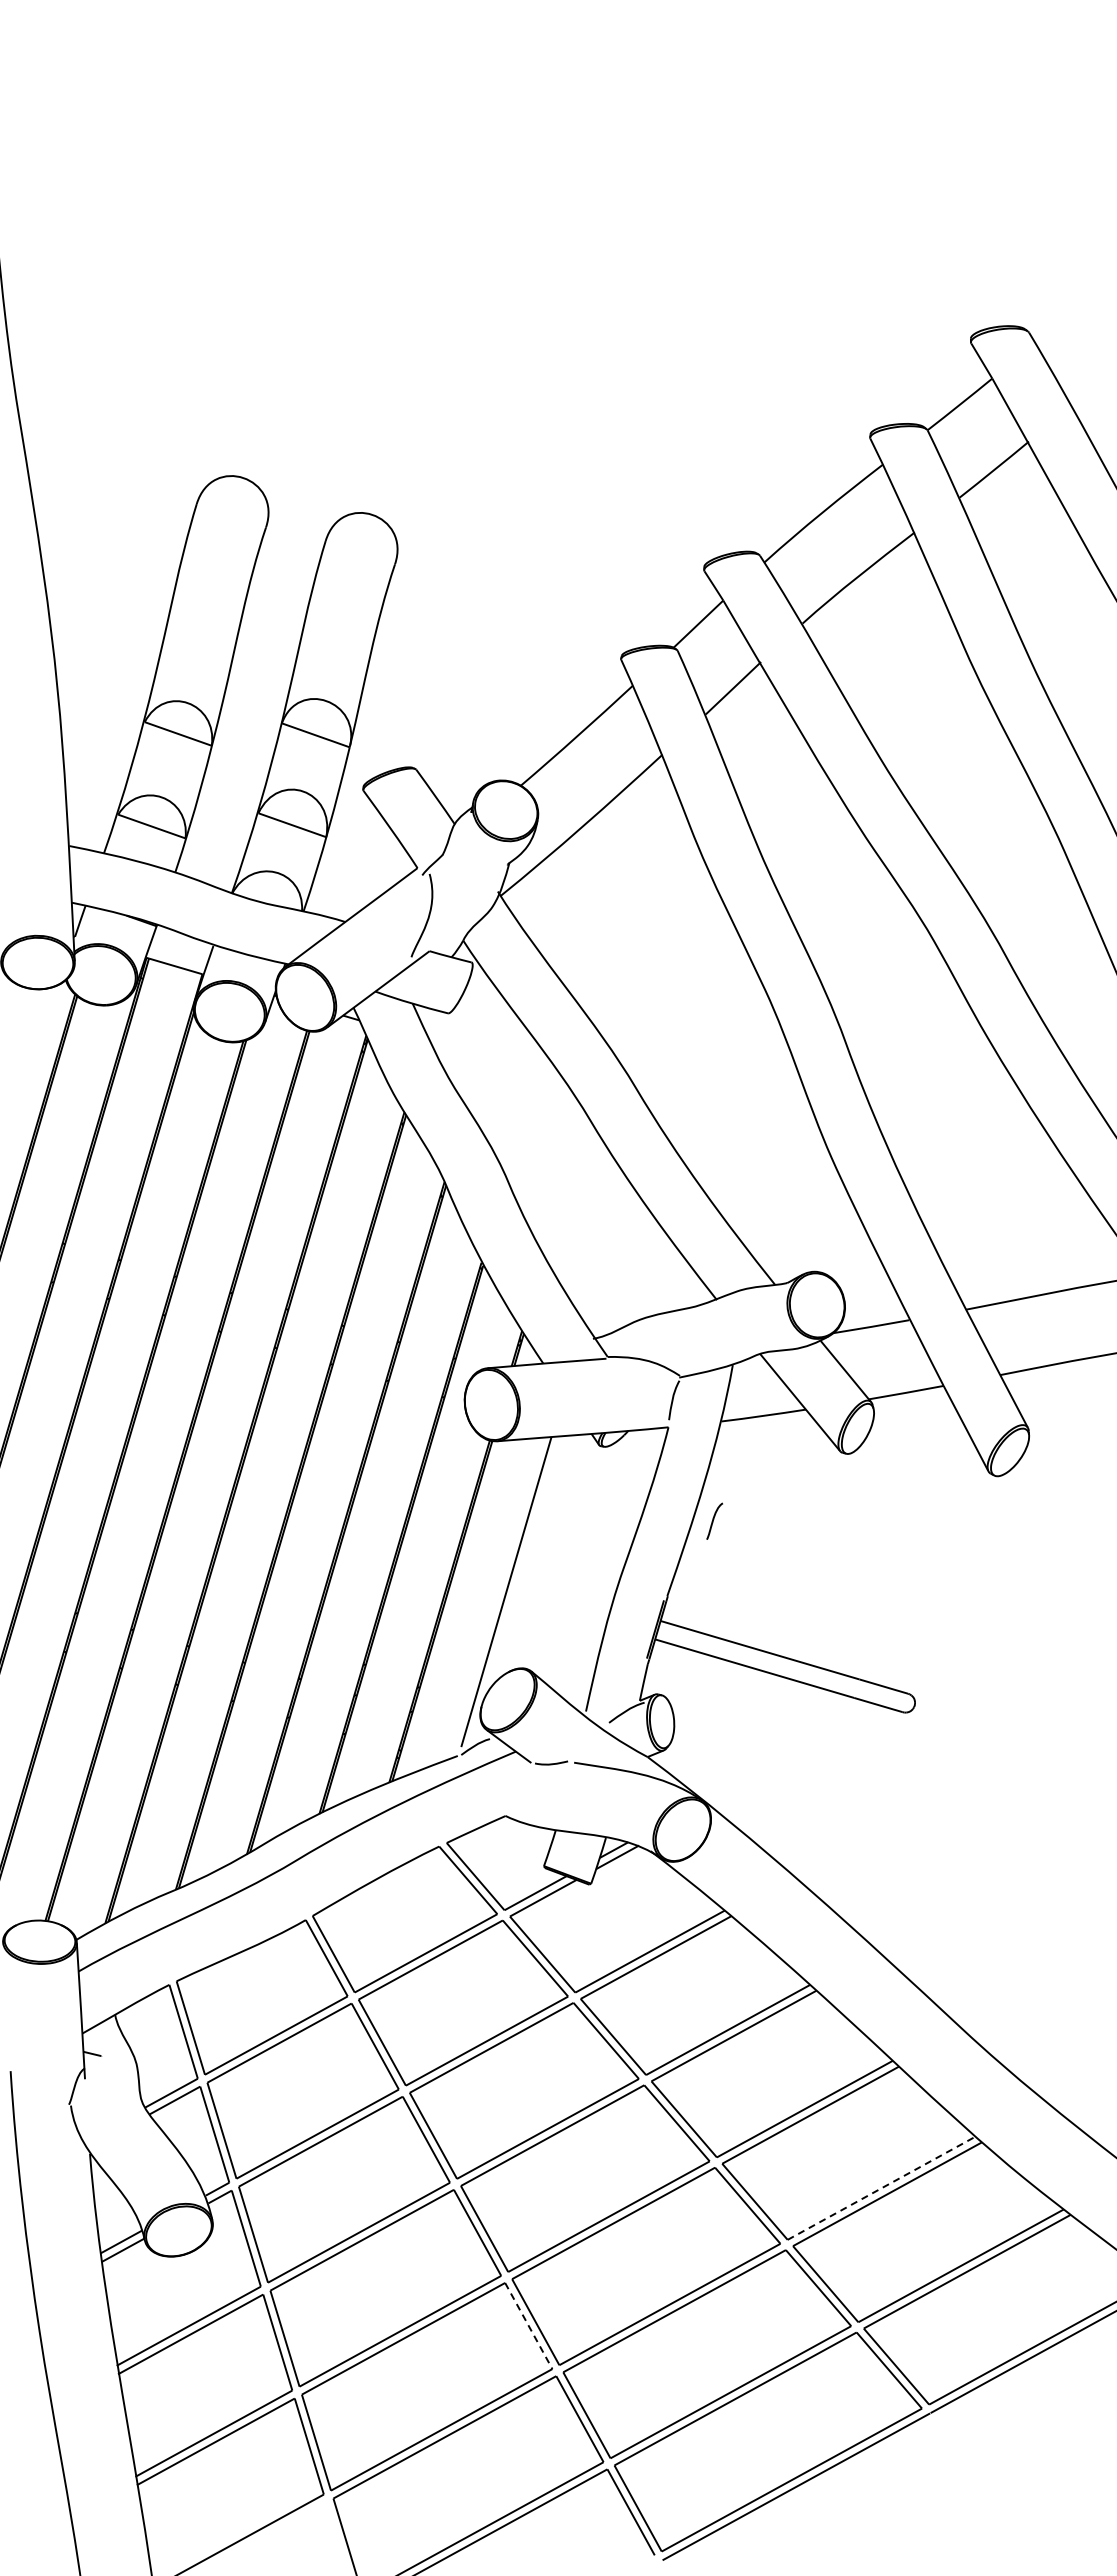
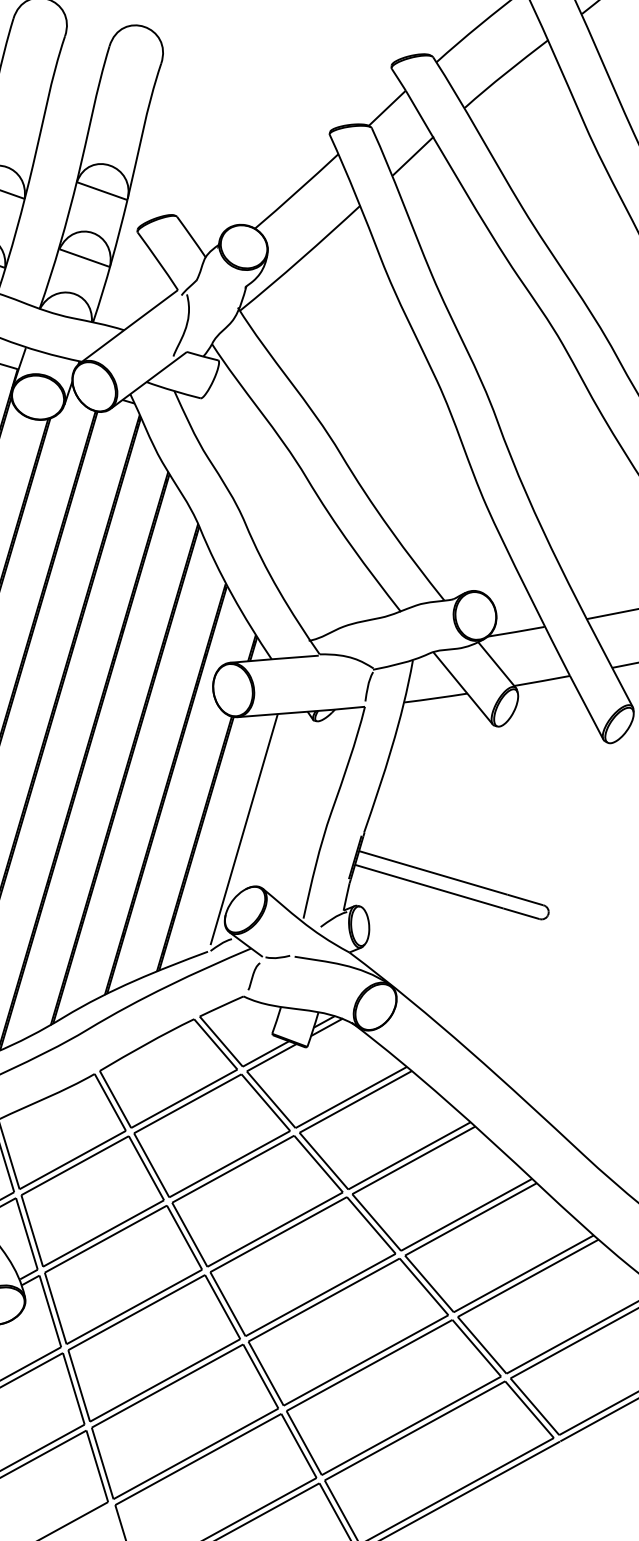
curve: (714, 1519) -> (253, 975), moved
line: (881, 2188) -> (523, 1274), dashed -> solid
line: (529, 2326) -> (261, 1376), dashed -> solid

